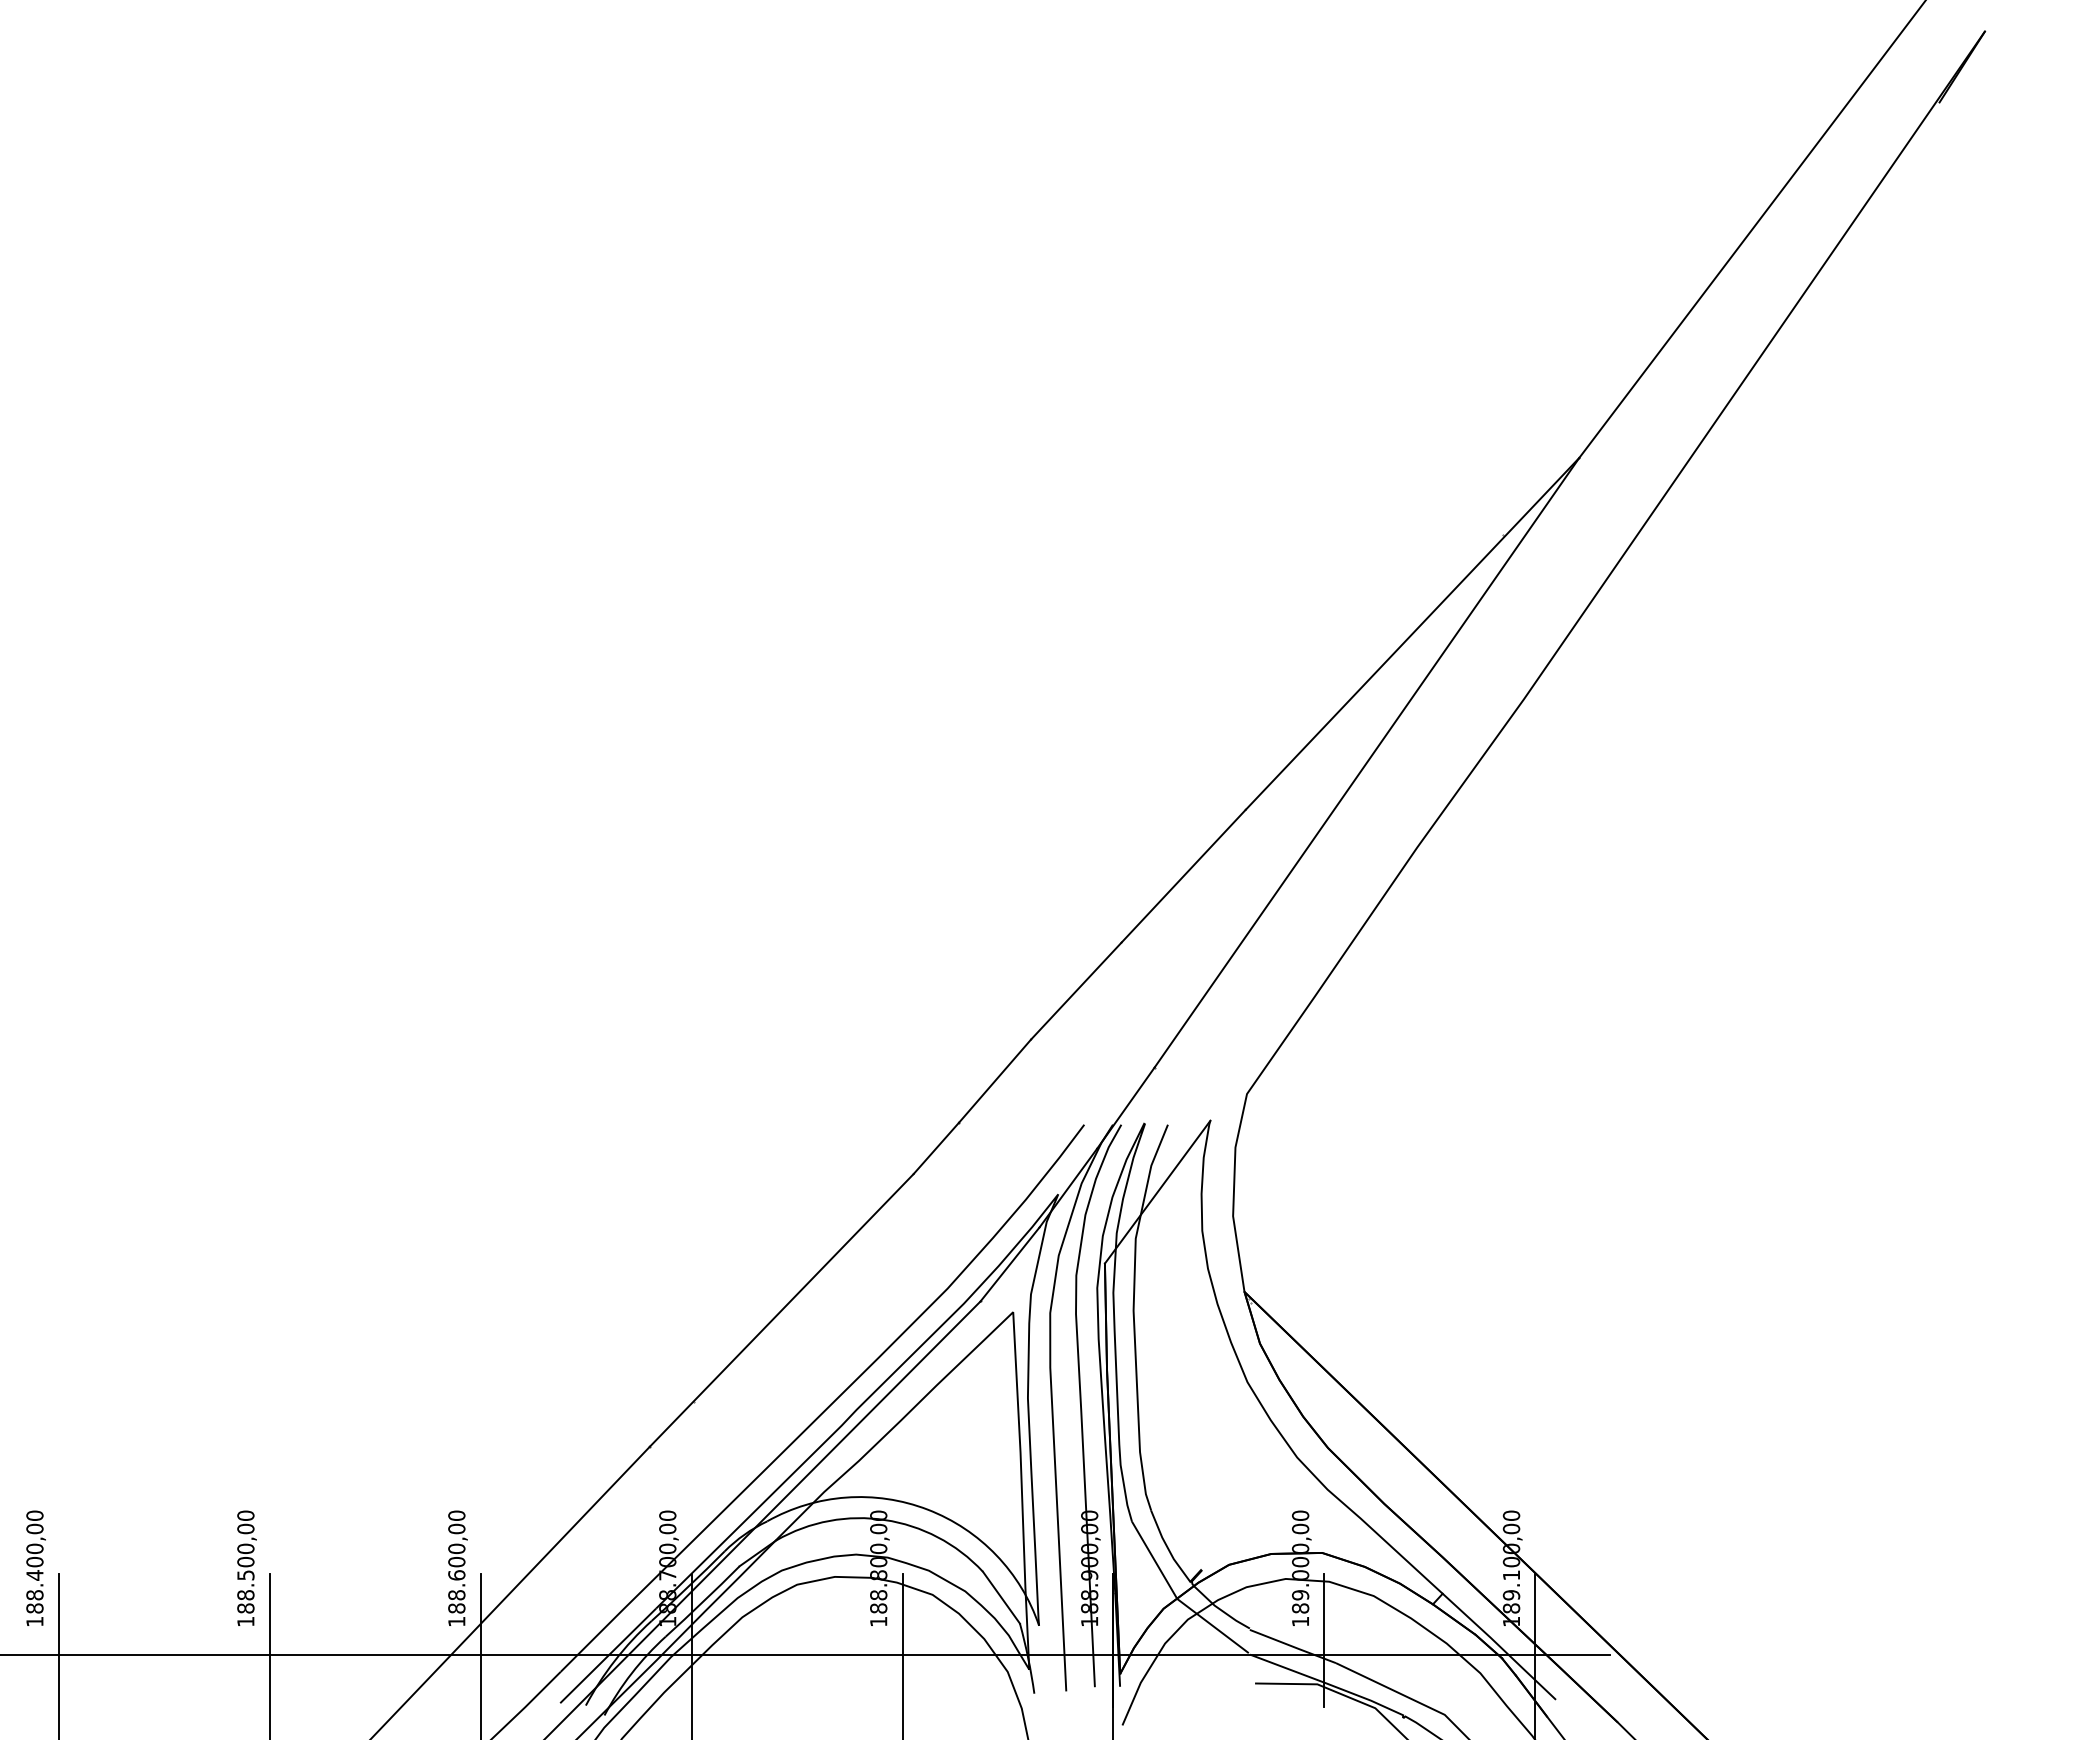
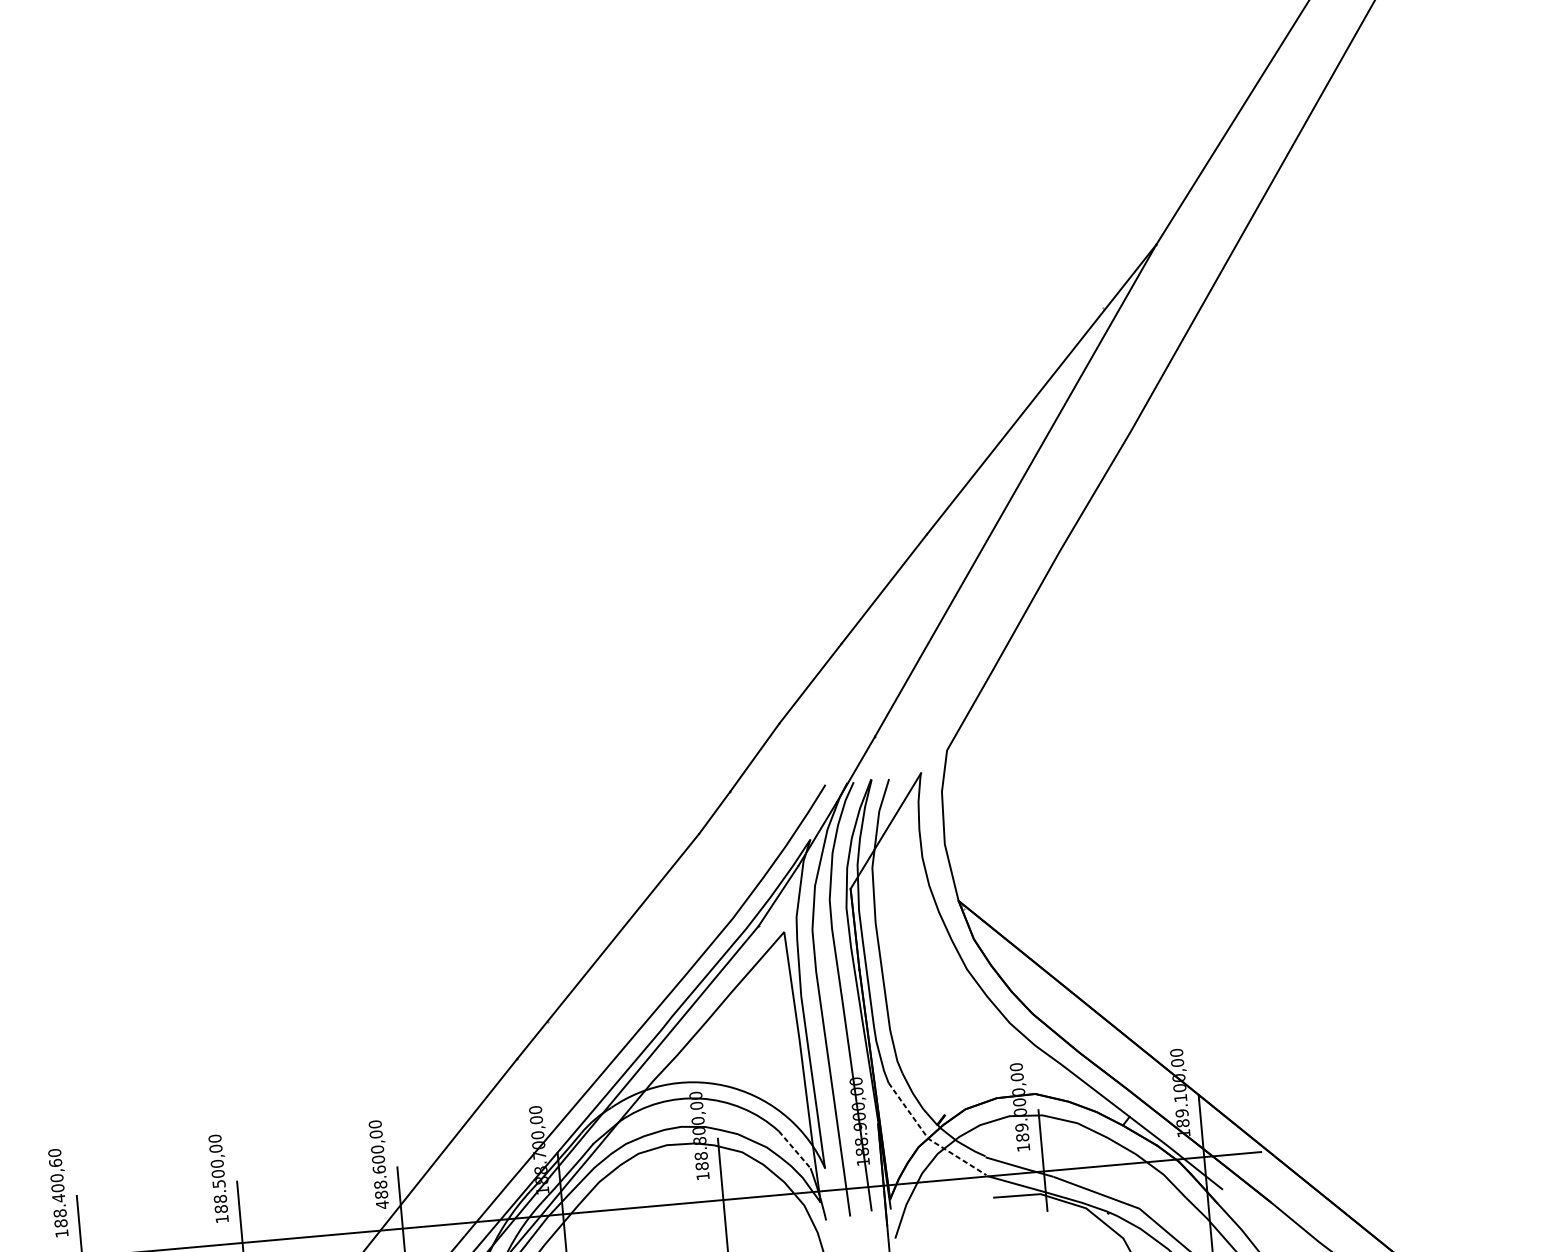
text: (34, 1528) -> (55, 1162), 188.400,00 -> 188.400,60
line: (1001, 1597) -> (794, 1149), solid -> dashed
line: (1177, 1598) -> (928, 1138), solid -> dashed
text: (456, 1621) -> (382, 1204), 188.600,00 -> 488.600,00

